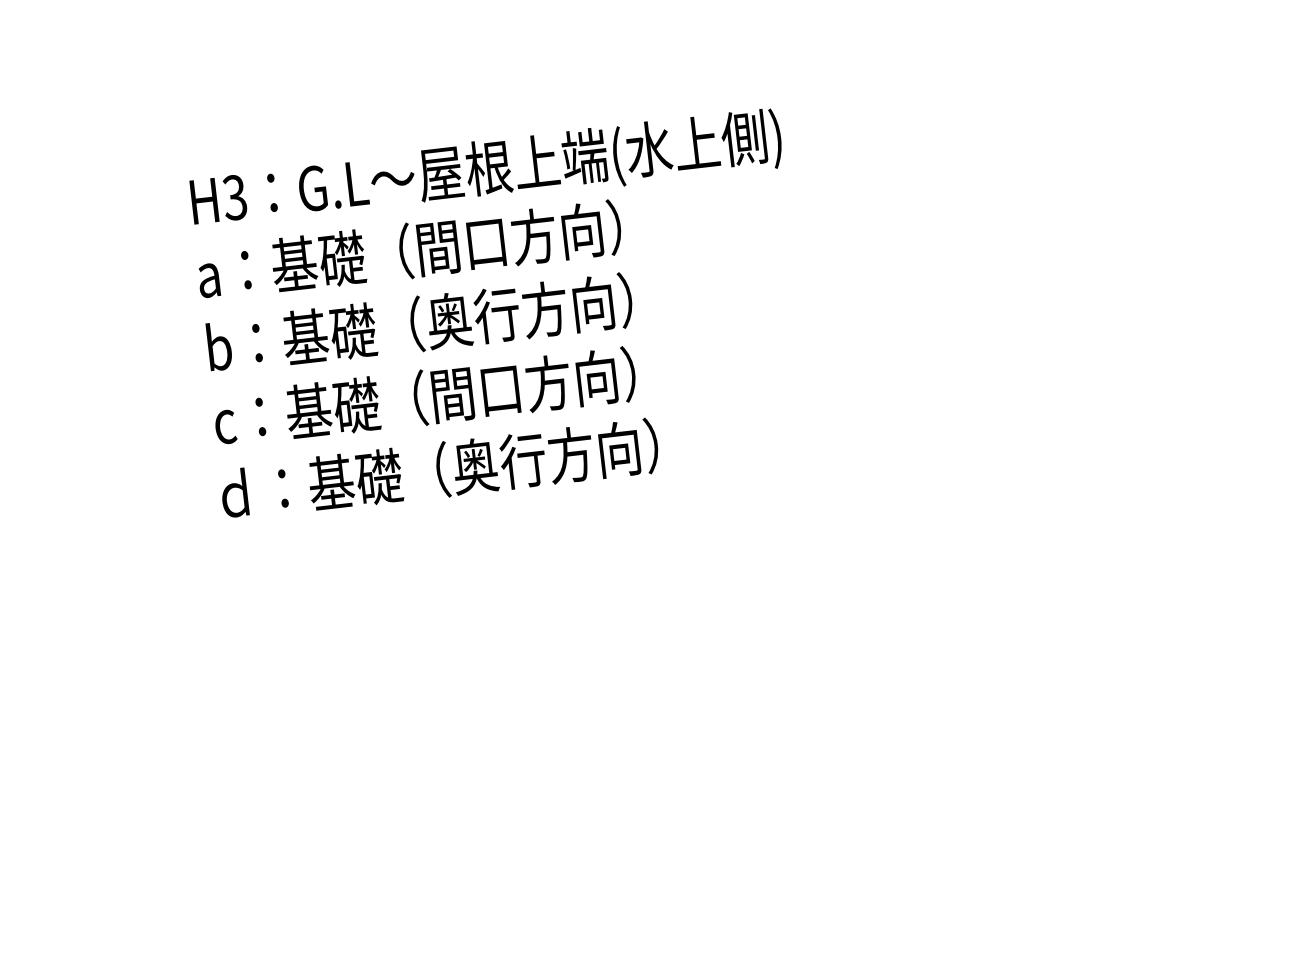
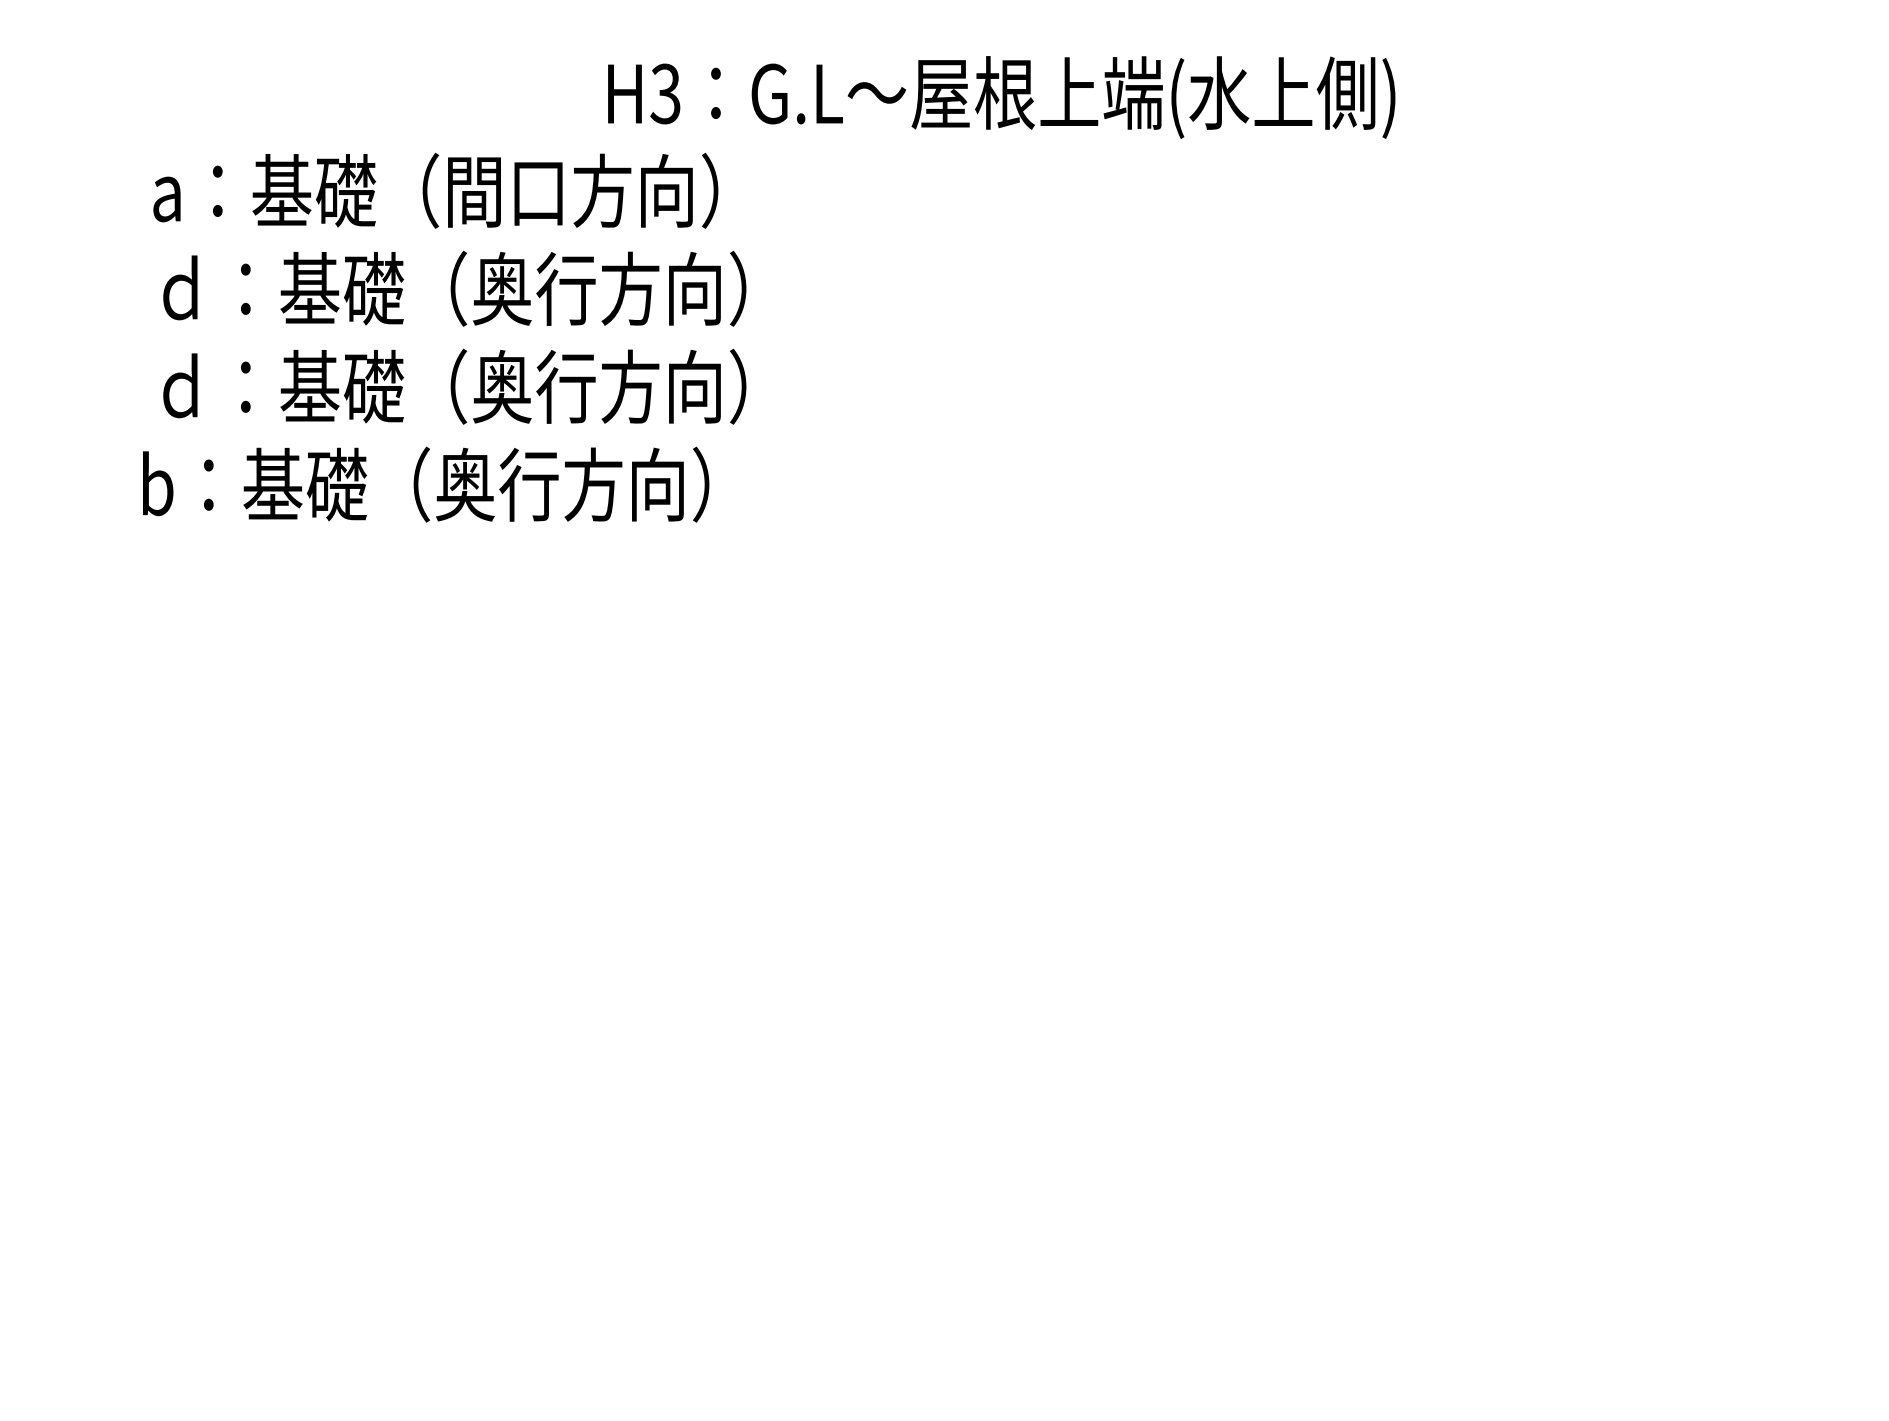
text: (486, 171) -> (1001, 97), moved
text: (428, 322) -> (450, 288), b：基礎（奥行方向） -> ｄ：基礎（奥行方向）
text: (436, 396) -> (449, 386), c：基礎（間口方向） -> ｄ：基礎（奥行方向）
text: (436, 470) -> (438, 484), ｄ：基礎（奥行方向） -> b：基礎（奥行方向）

